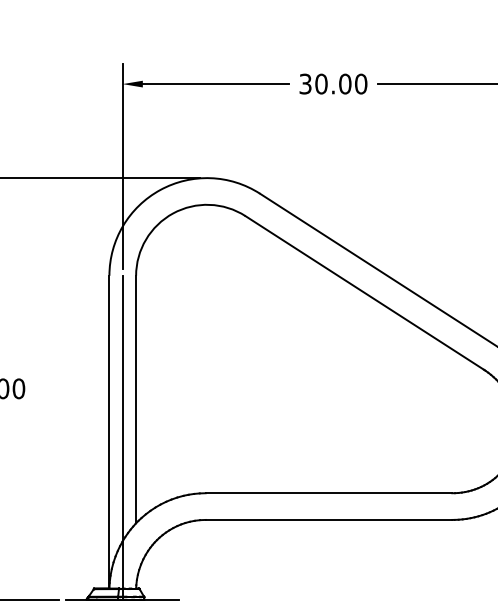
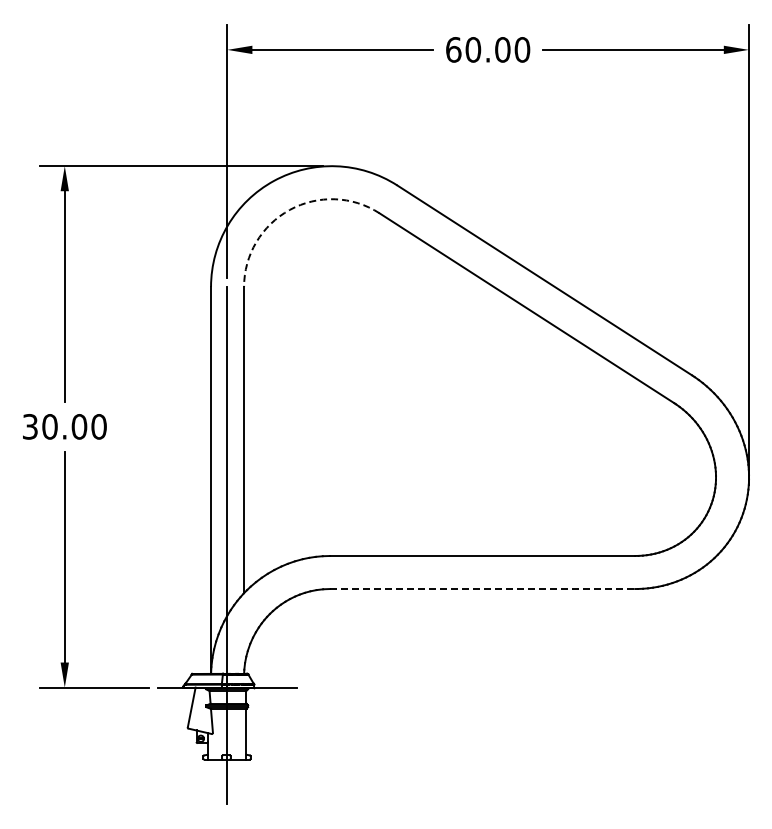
text: (305, 83) -> (453, 49), 30.00 -> 60.00
arc: (172, 213) -> (289, 209), solid -> dashed
line: (328, 520) -> (482, 589), solid -> dashed

